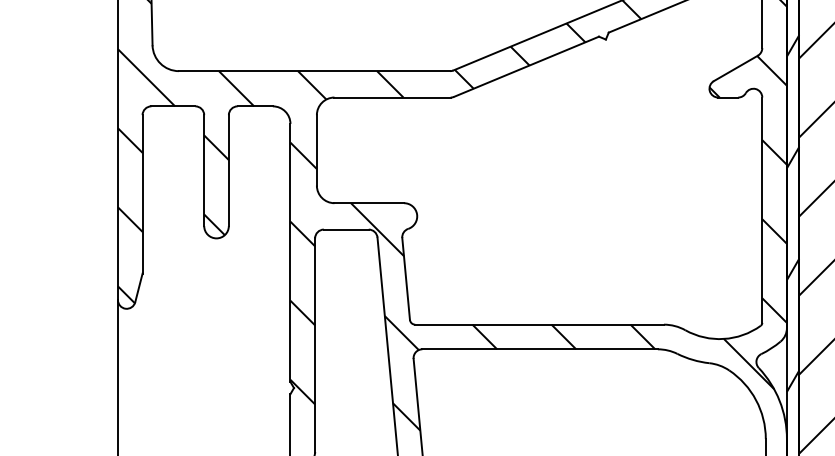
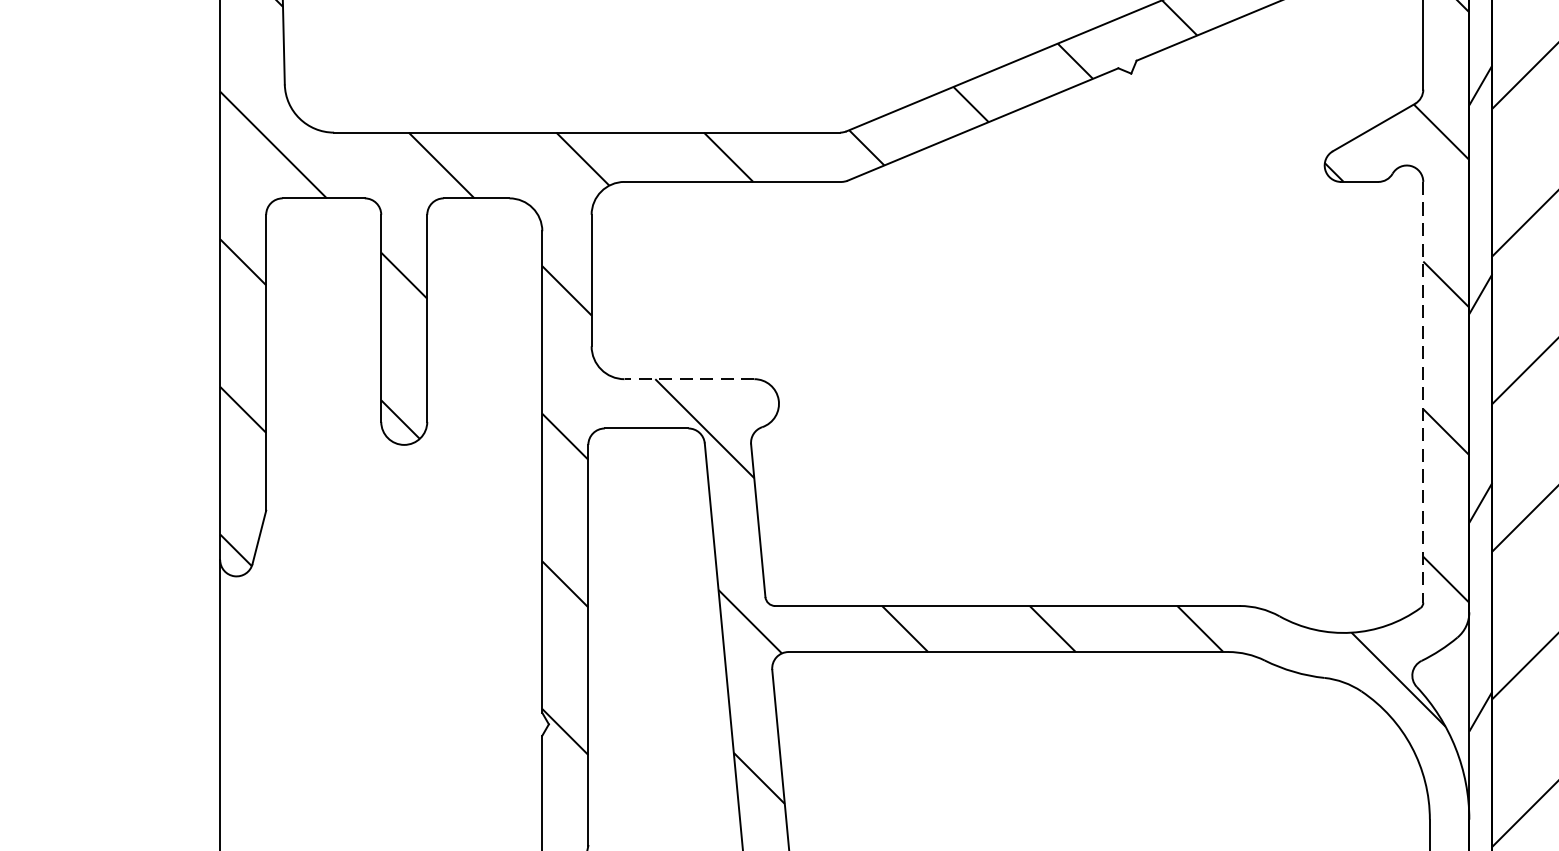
line: (369, 203) -> (689, 379), solid -> dashed
line: (762, 210) -> (1423, 392), solid -> dashed

